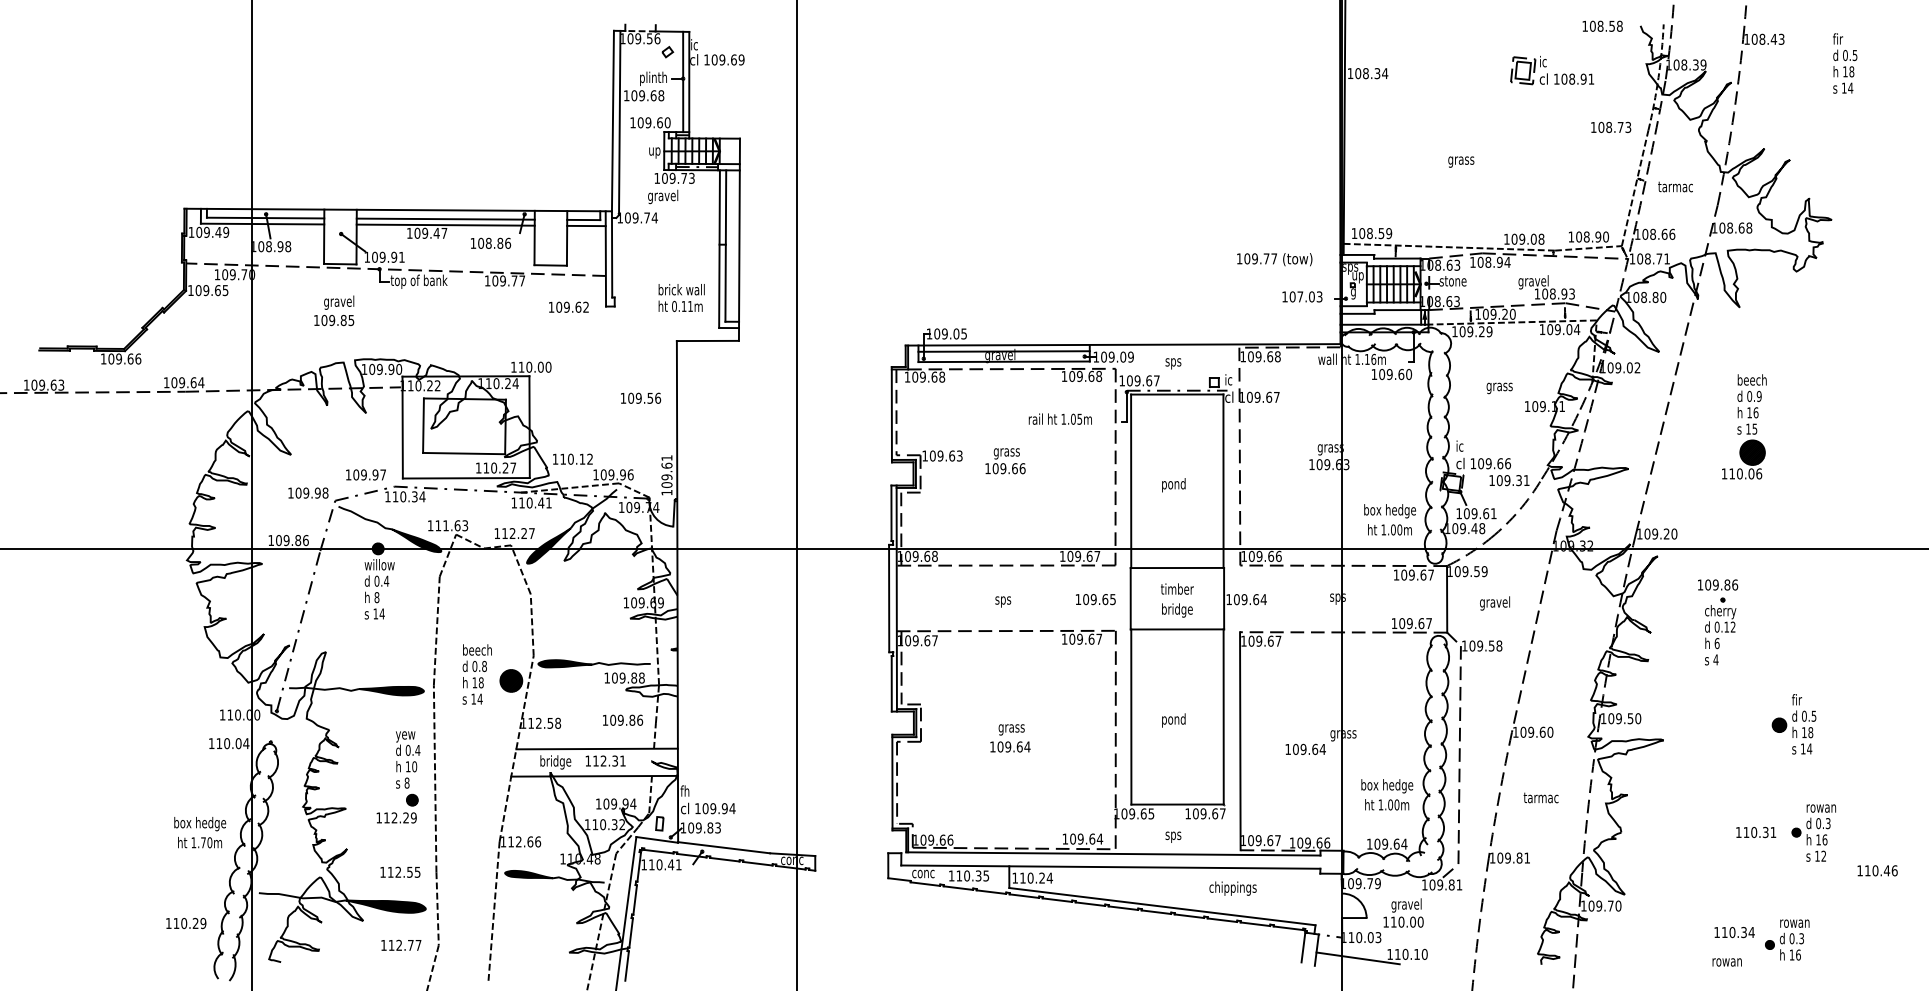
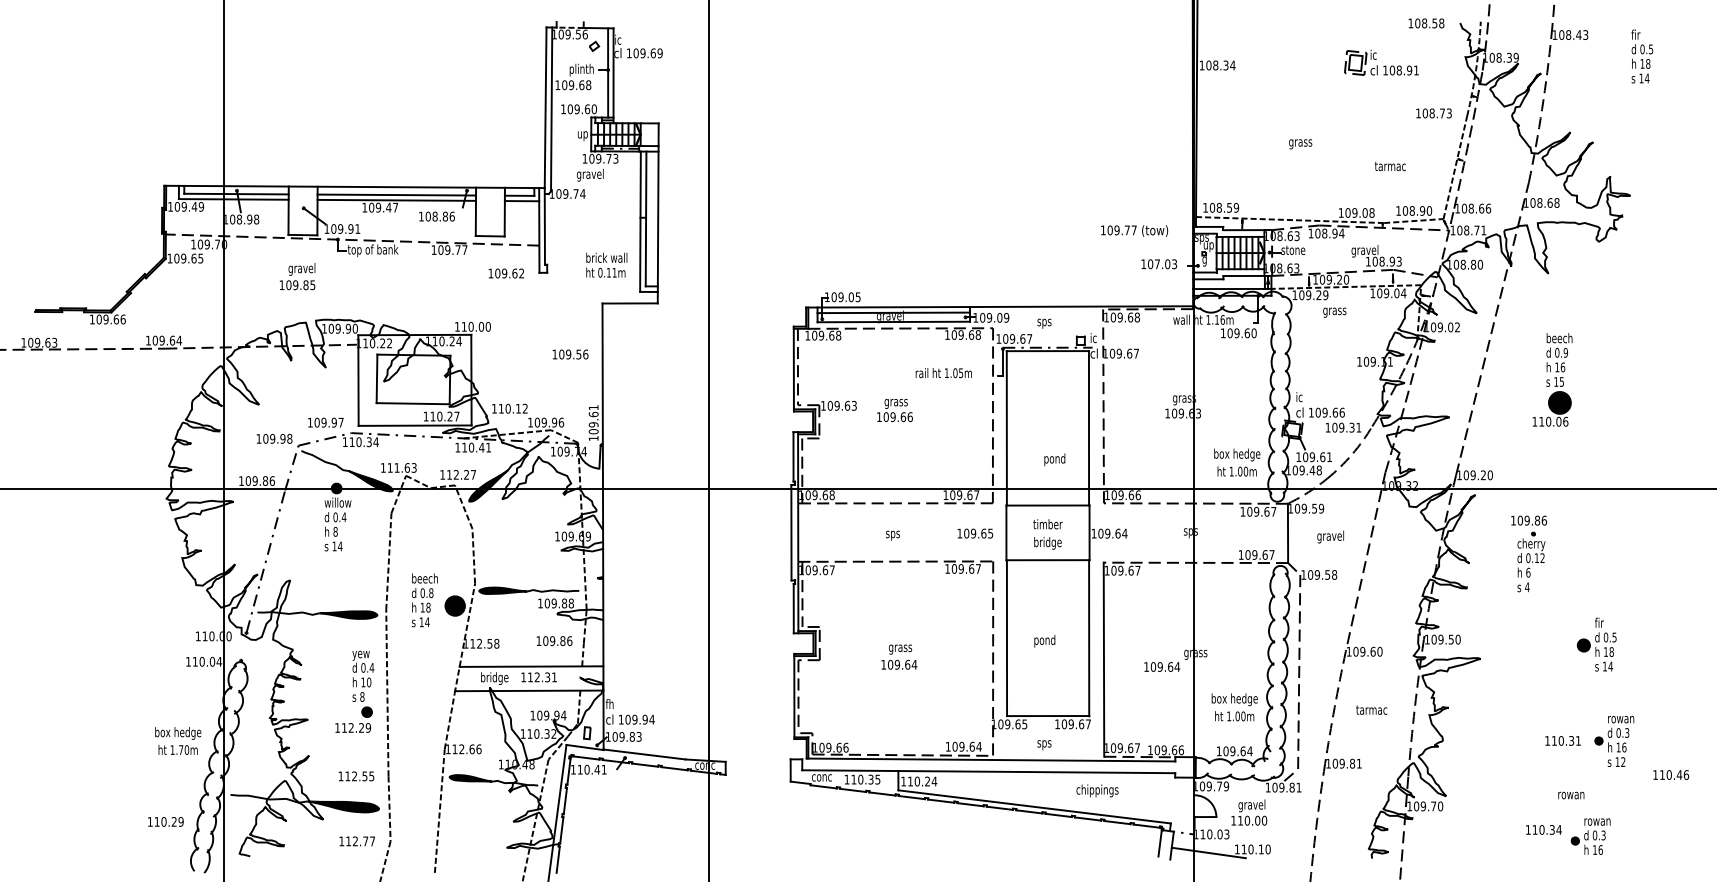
text: (1674, 187) -> (1389, 166), moved
text: (1499, 388) -> (1334, 312), moved
text: (1173, 484) -> (1054, 459), moved
text: (1727, 962) -> (1571, 795), moved

